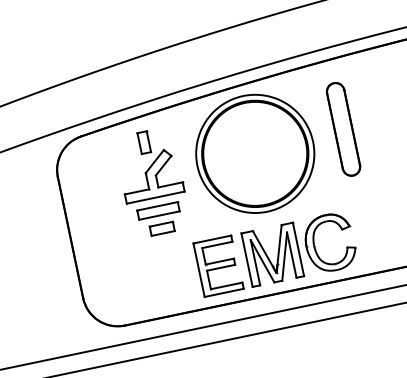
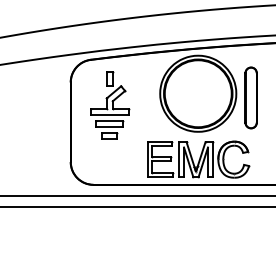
part: (342, 128) -> (250, 97), moved
part: (153, 182) -> (110, 105), moved

